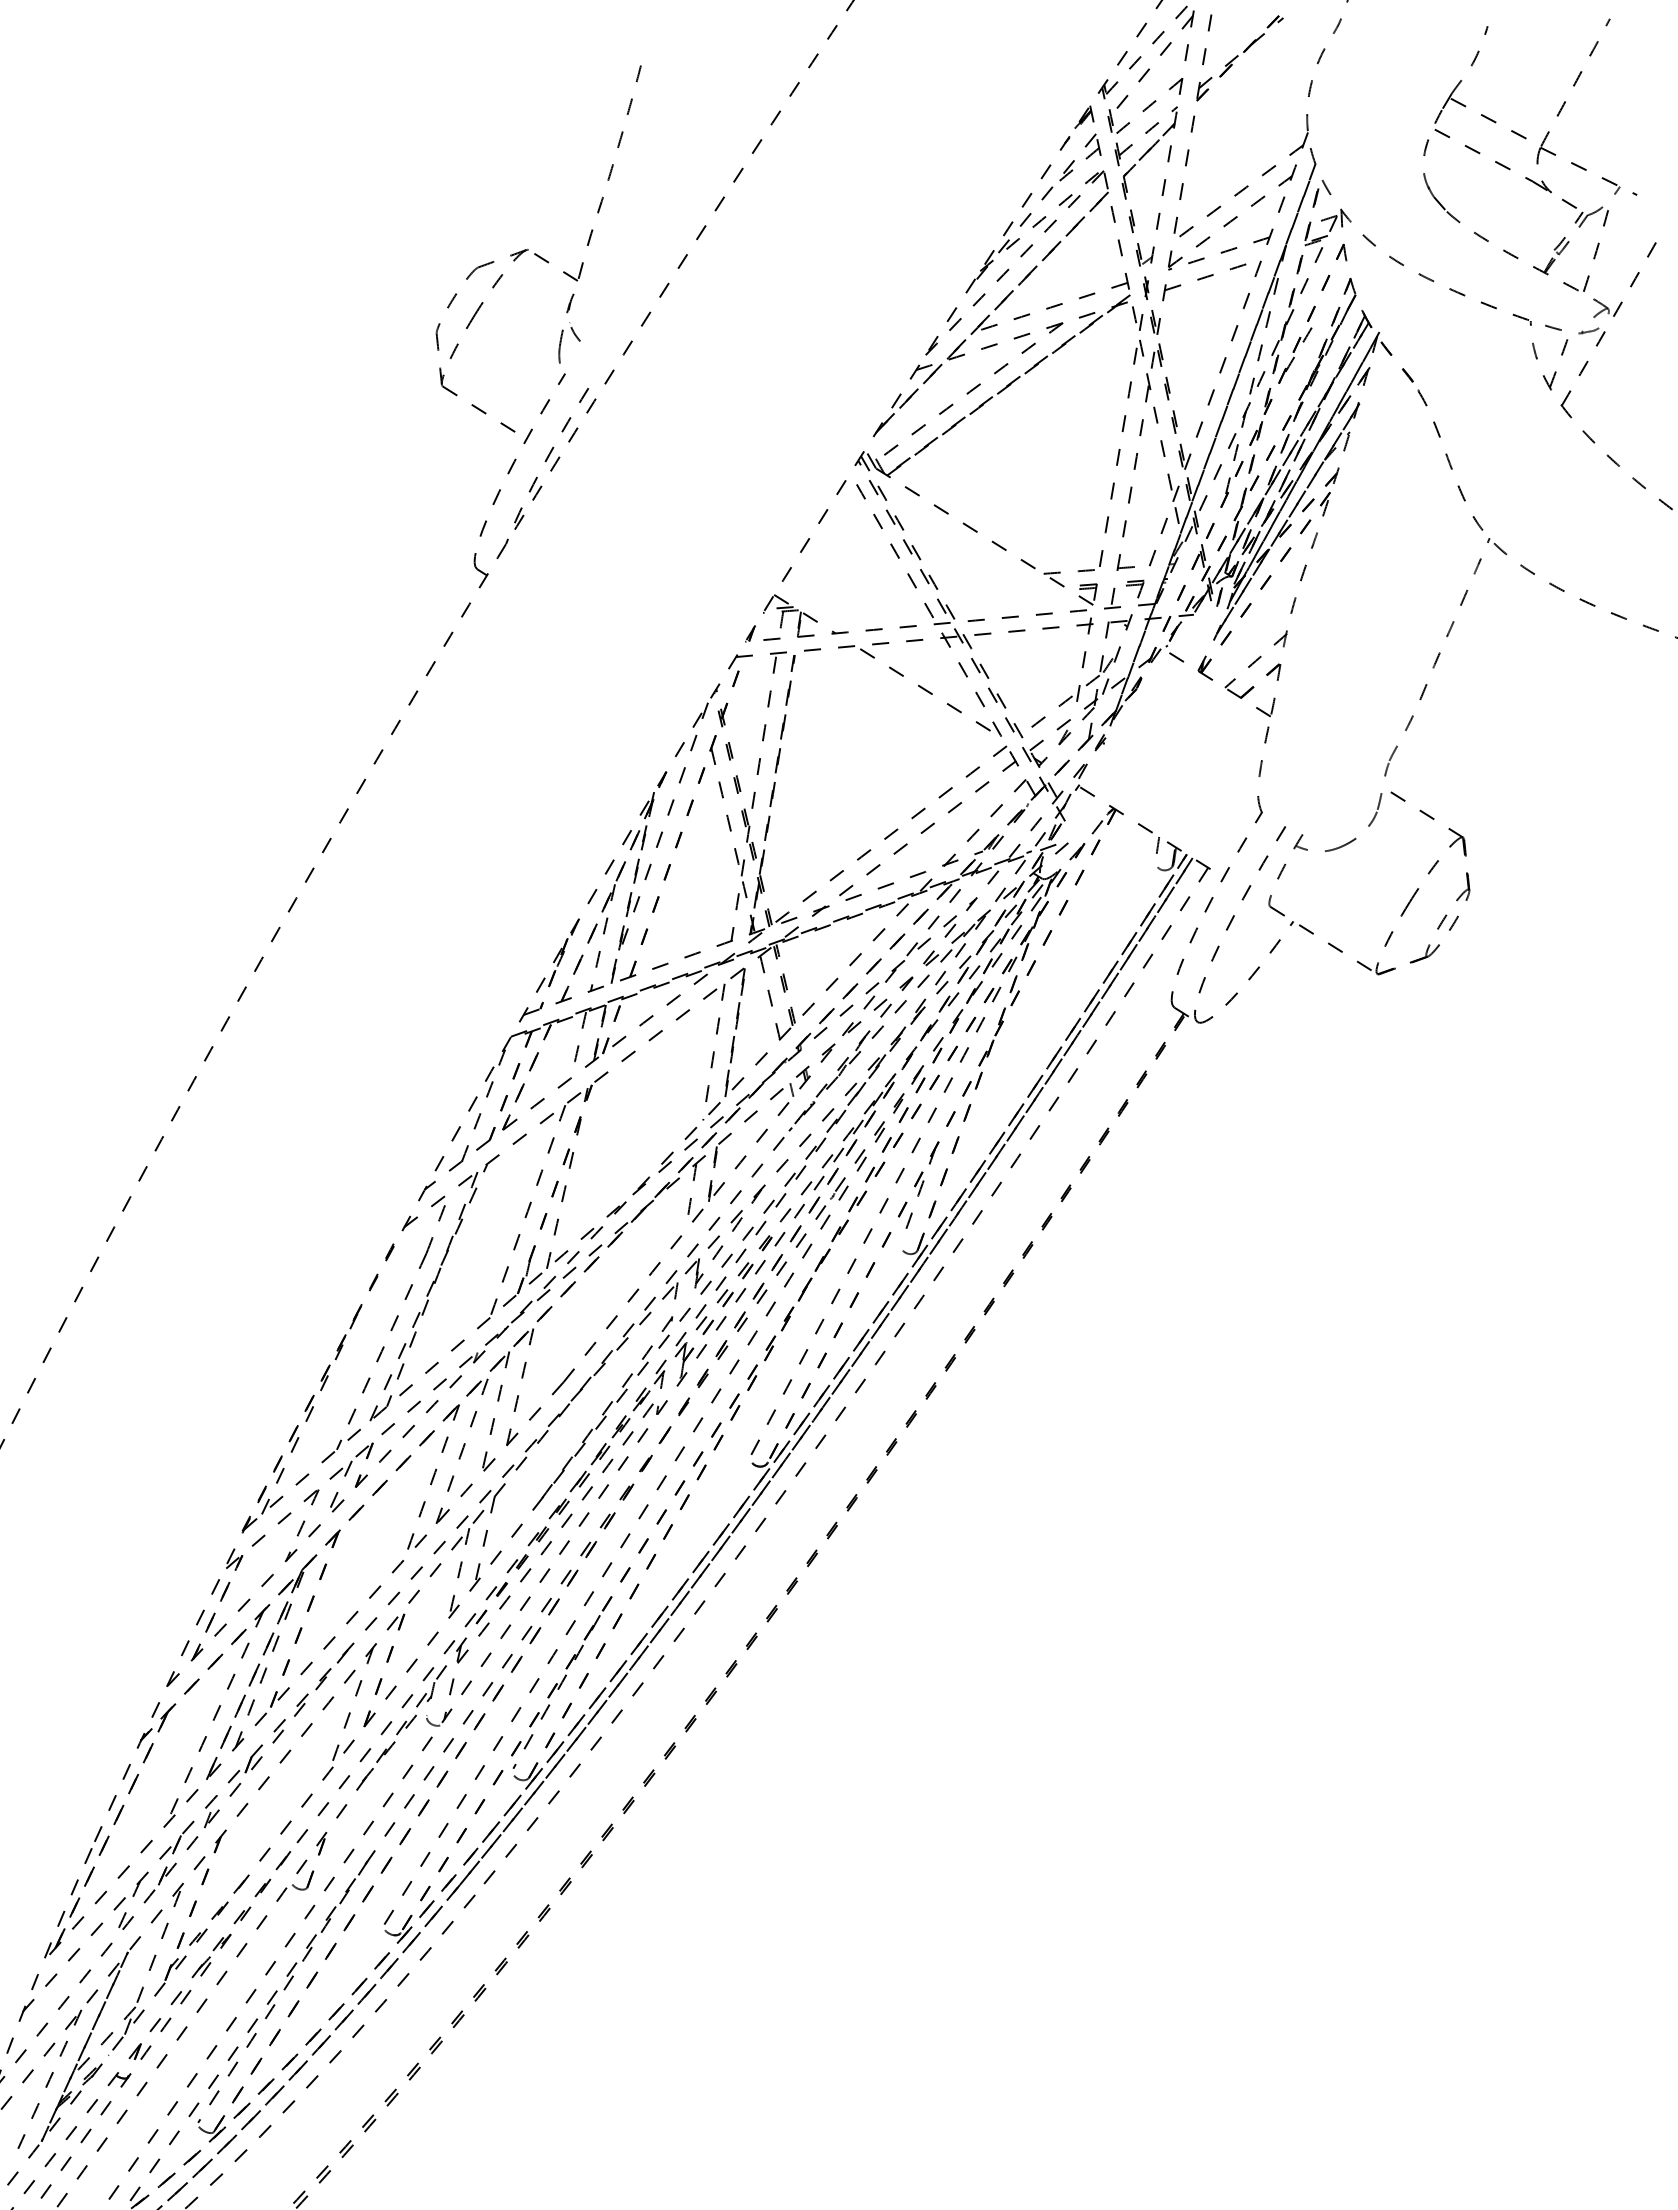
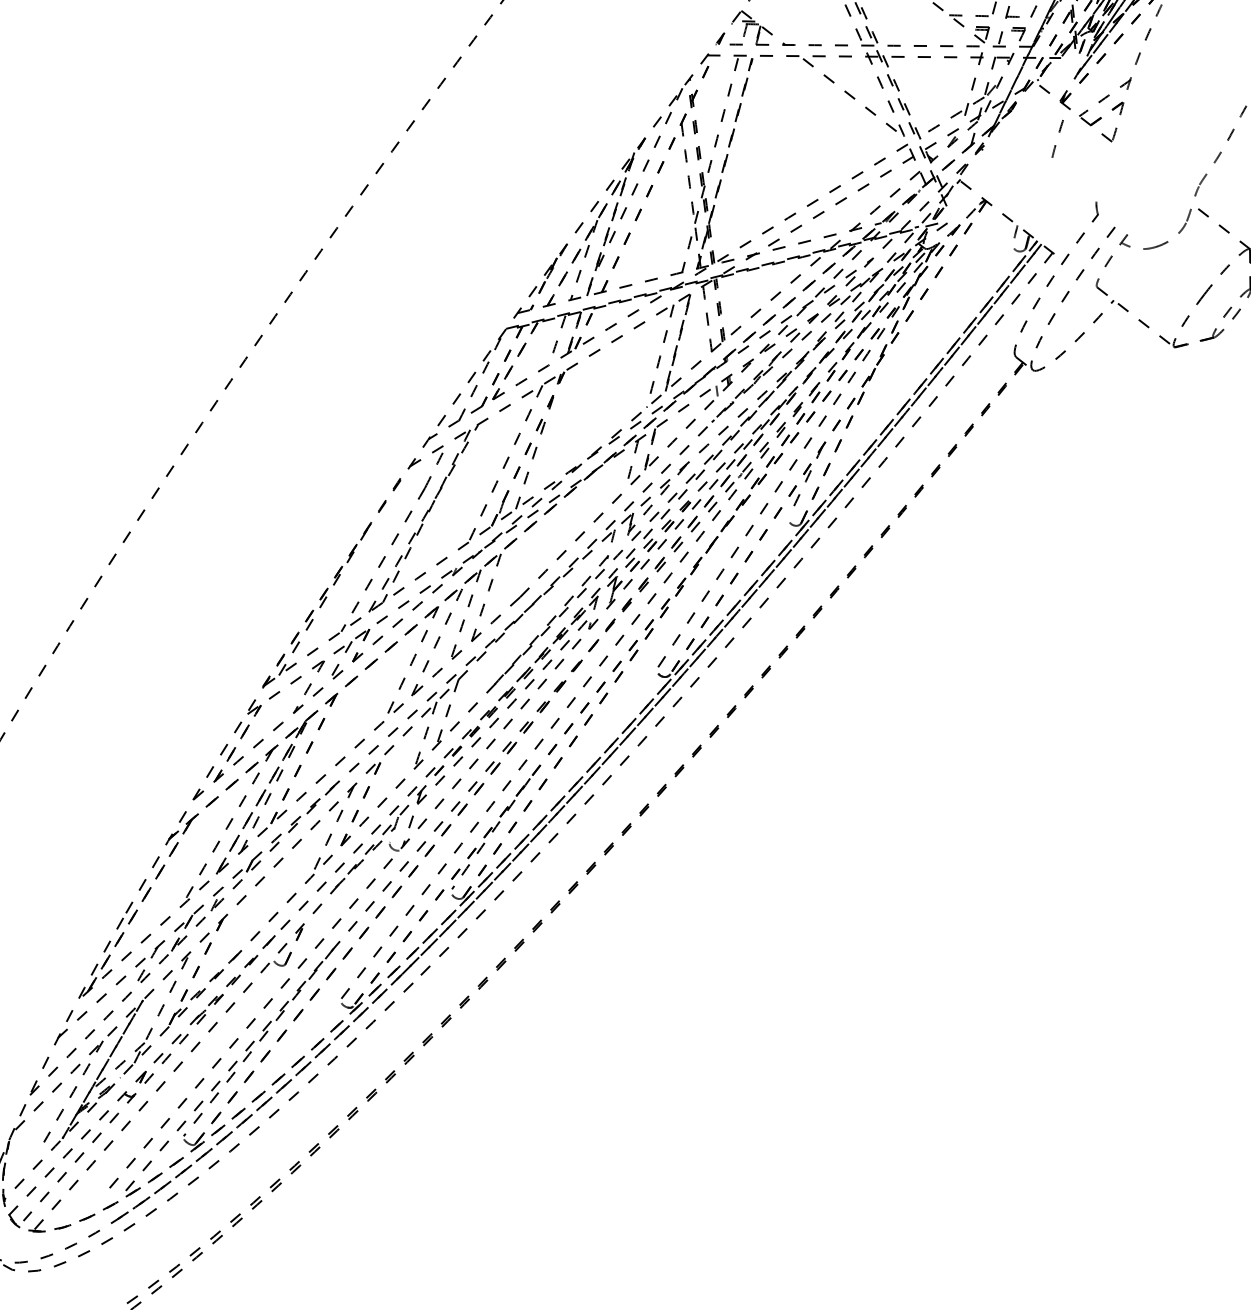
curve: (1264, 743) -> (1058, 132), moved

